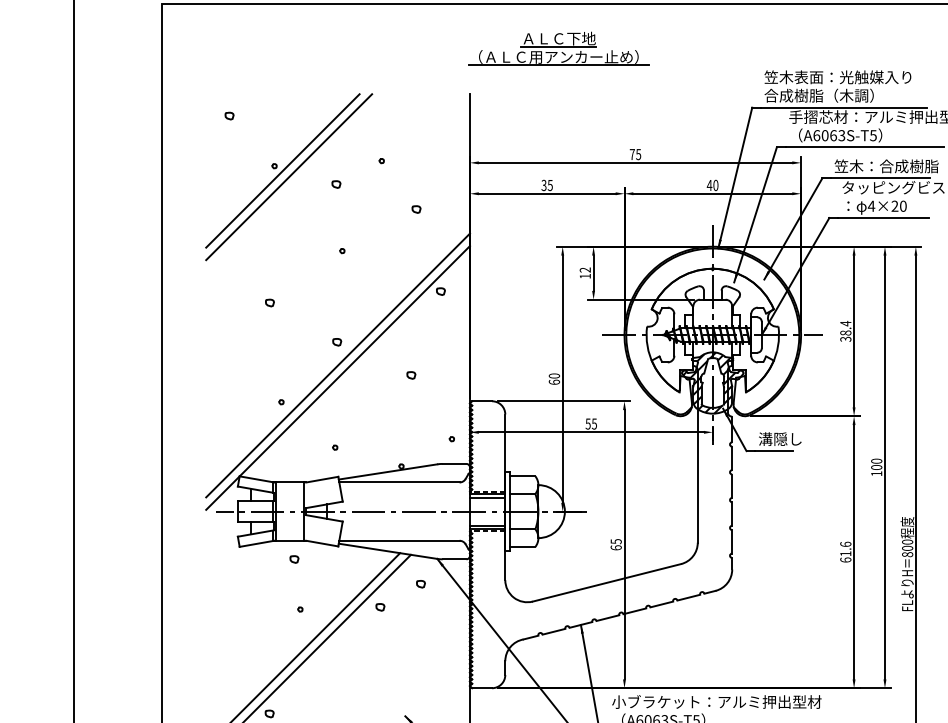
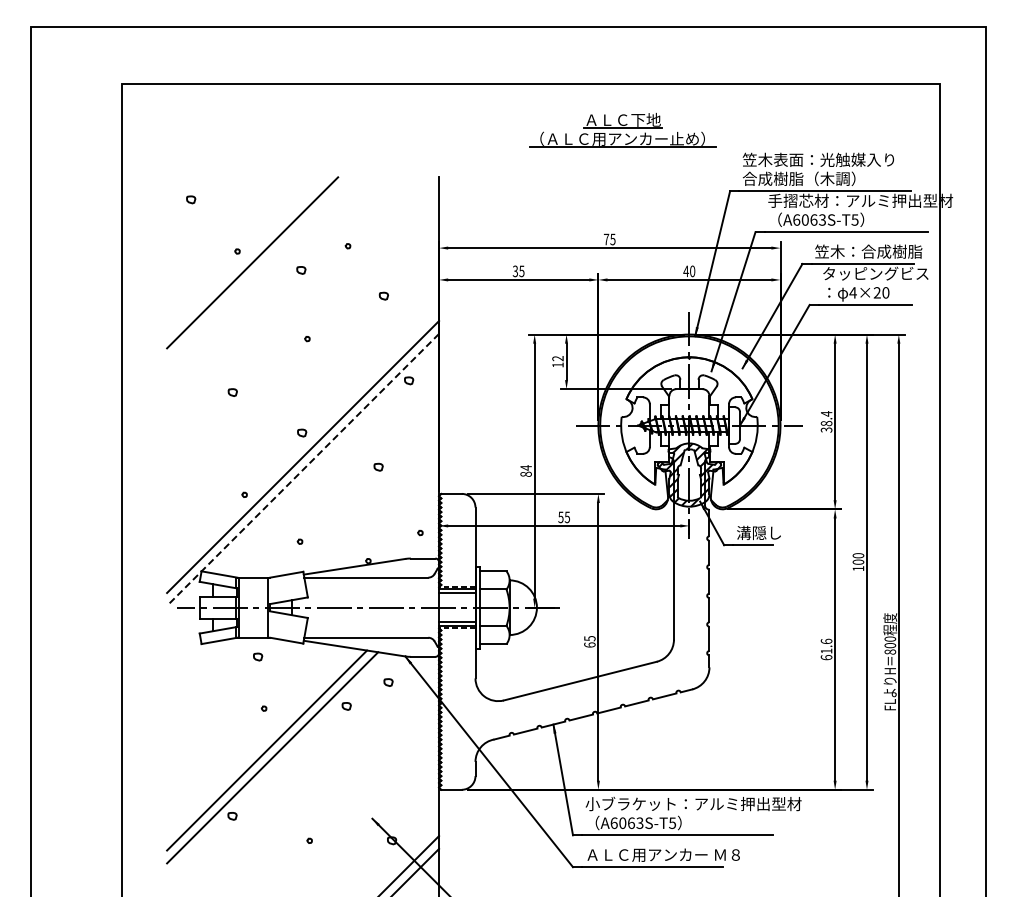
part: (558, 47) -> (622, 129), moved
line: (283, 171) -> (246, 256), removed
line: (337, 378) -> (302, 470), solid -> dashed
text: (553, 378) -> (525, 470), 60 -> 84

